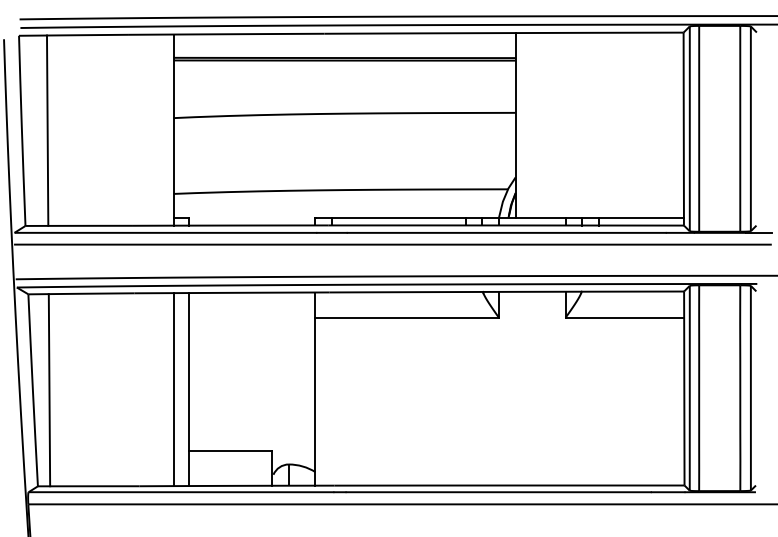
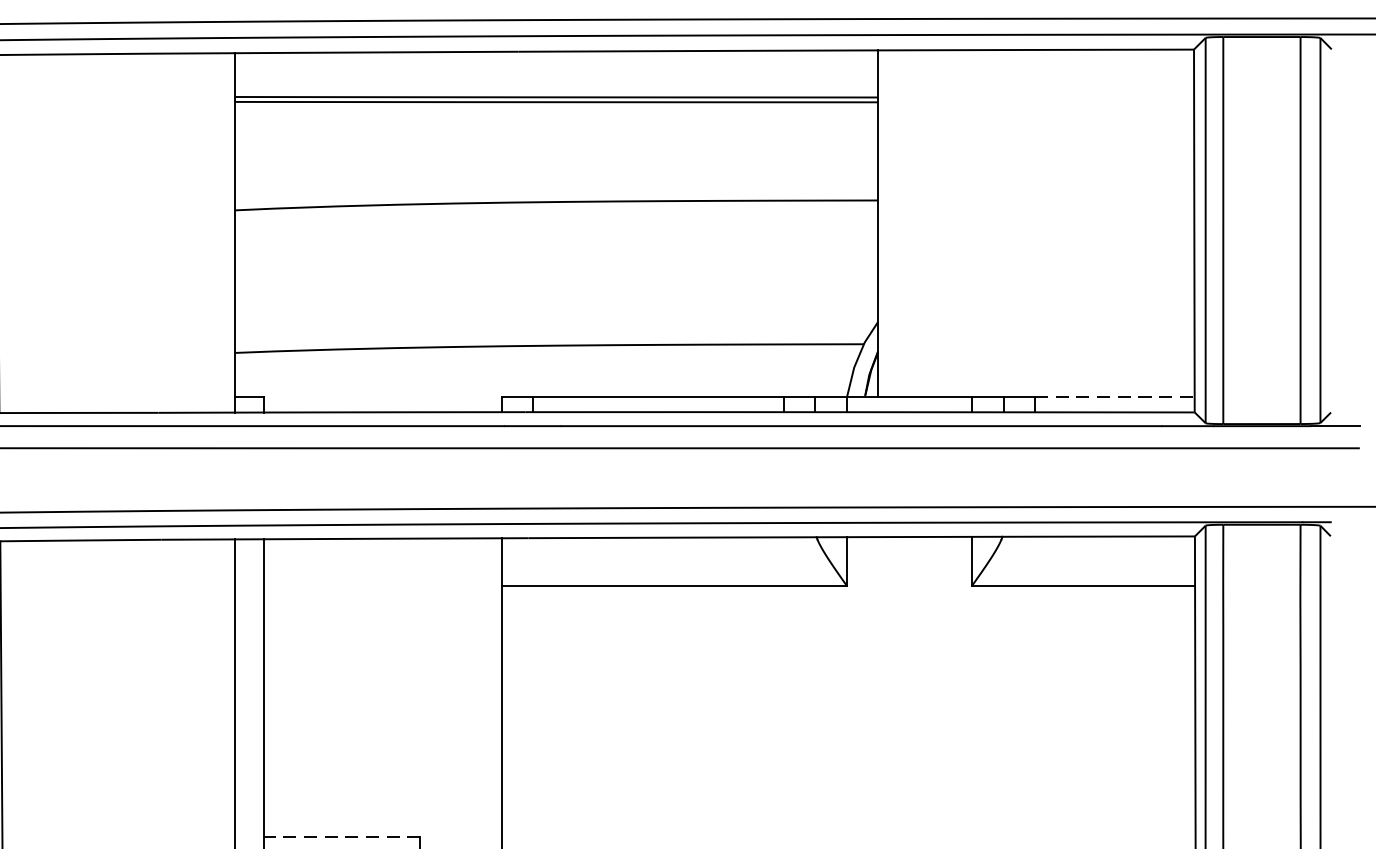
line: (641, 217) -> (1114, 397), solid -> dashed
line: (230, 451) -> (341, 837), solid -> dashed

